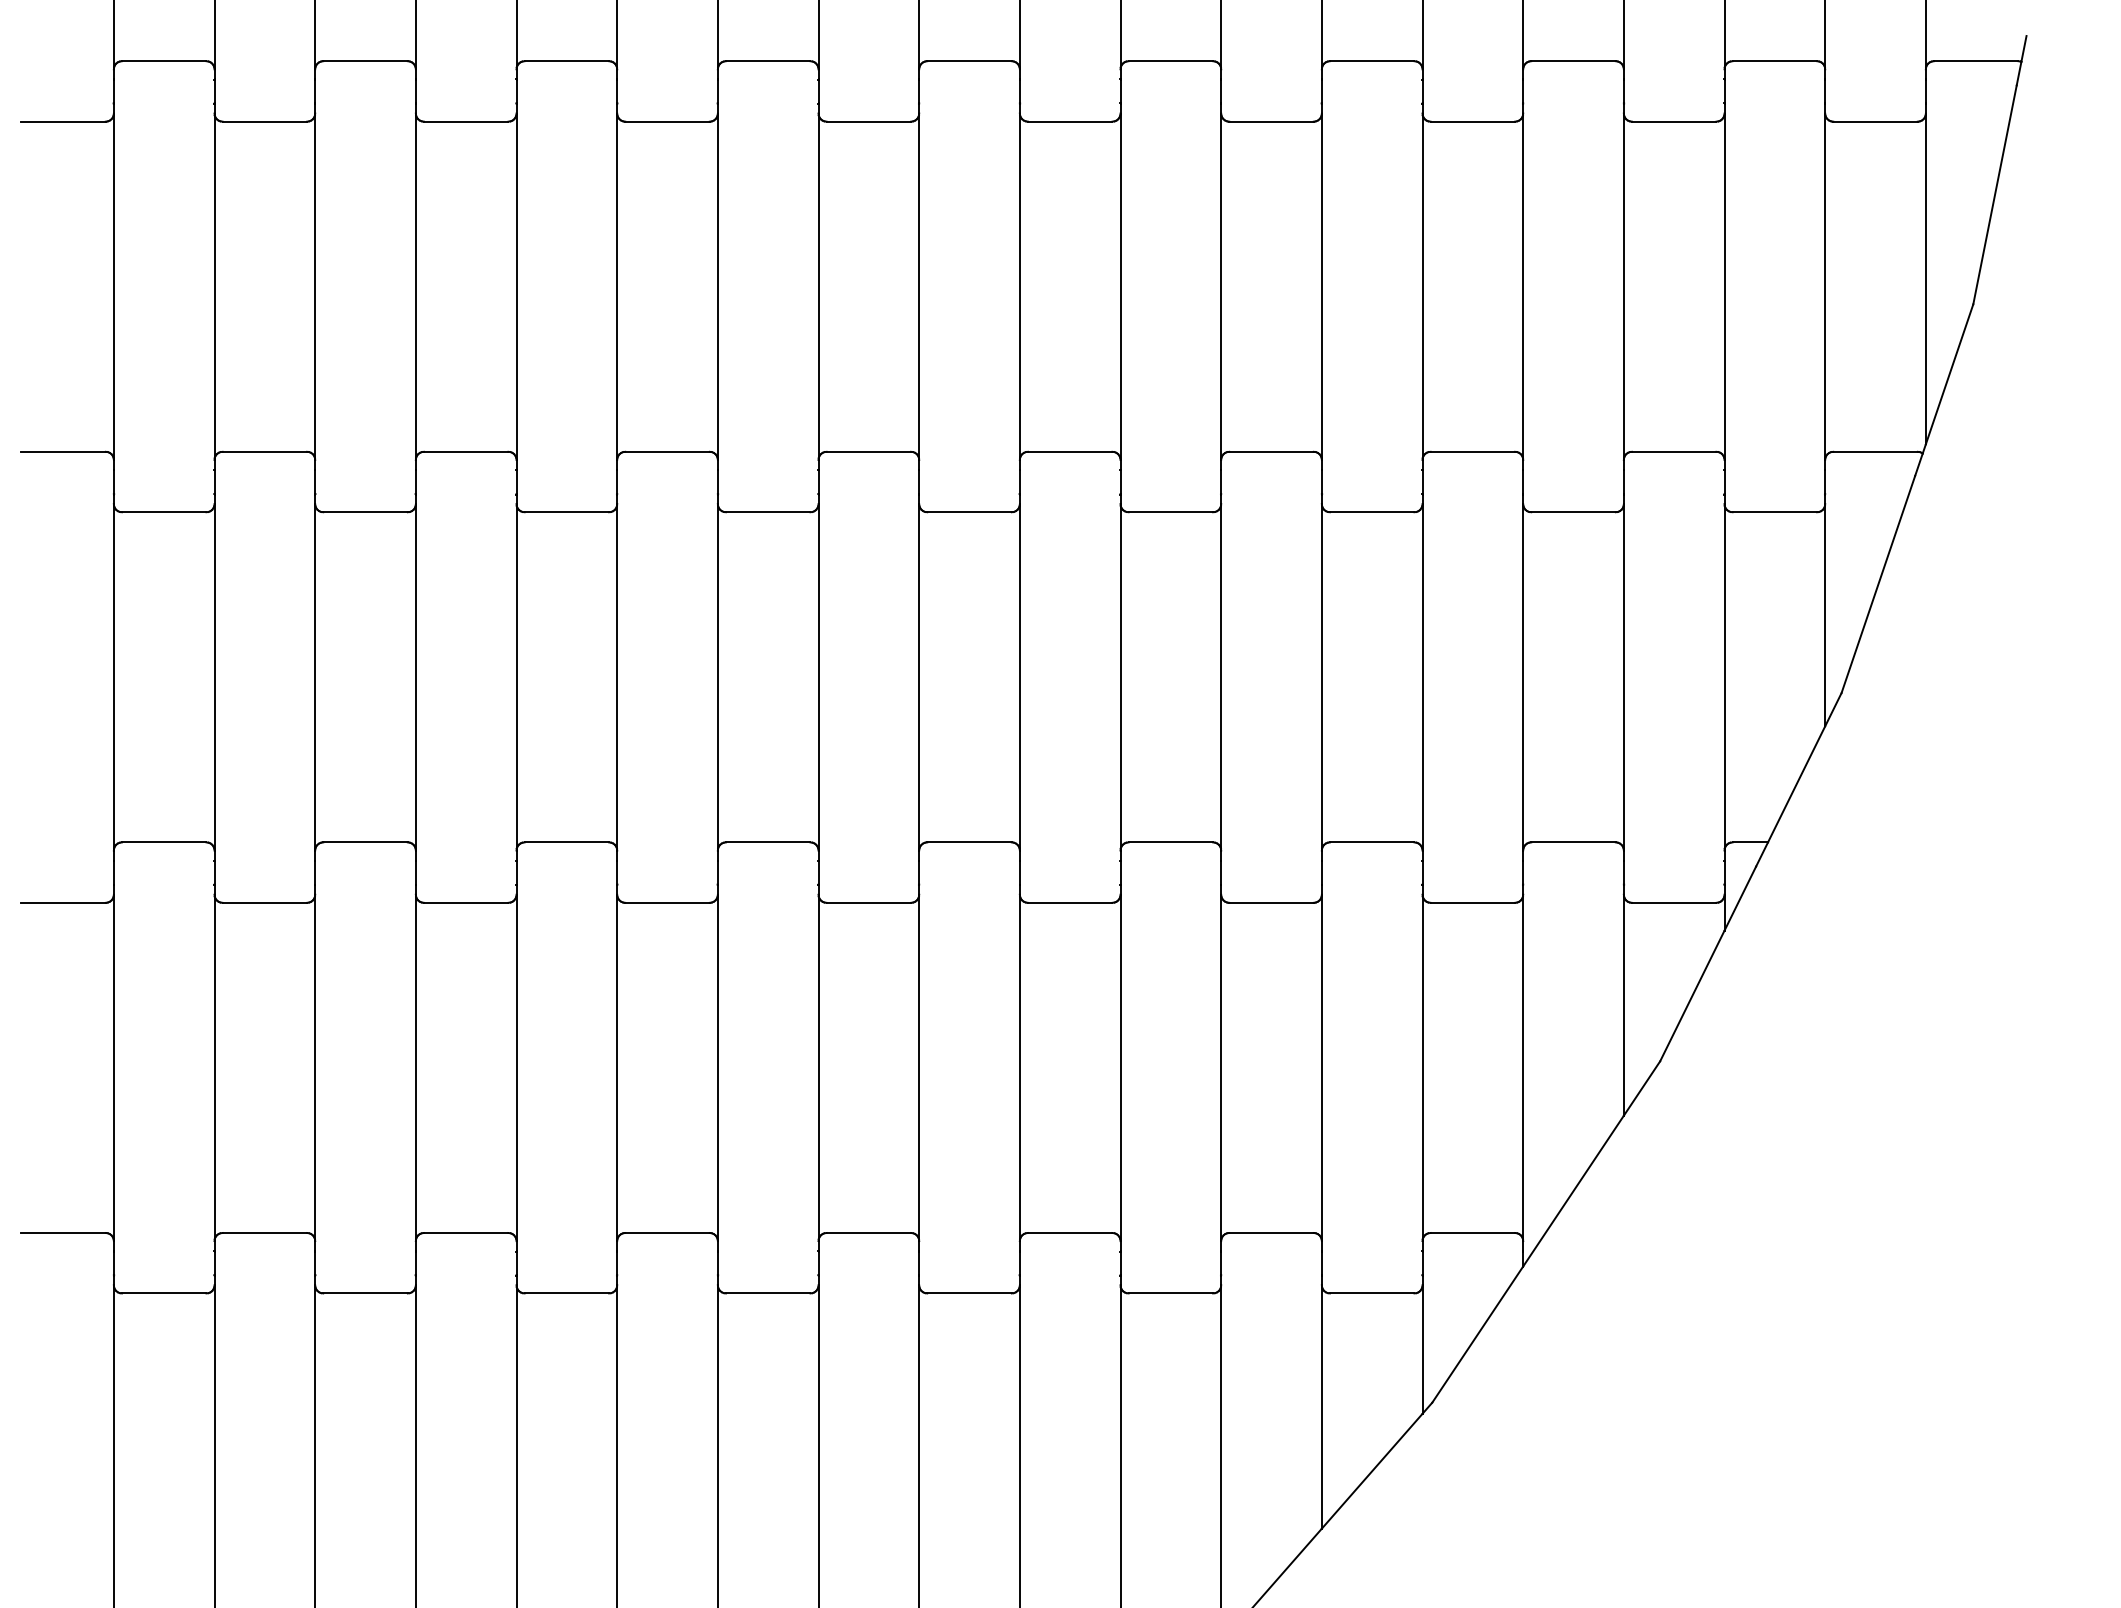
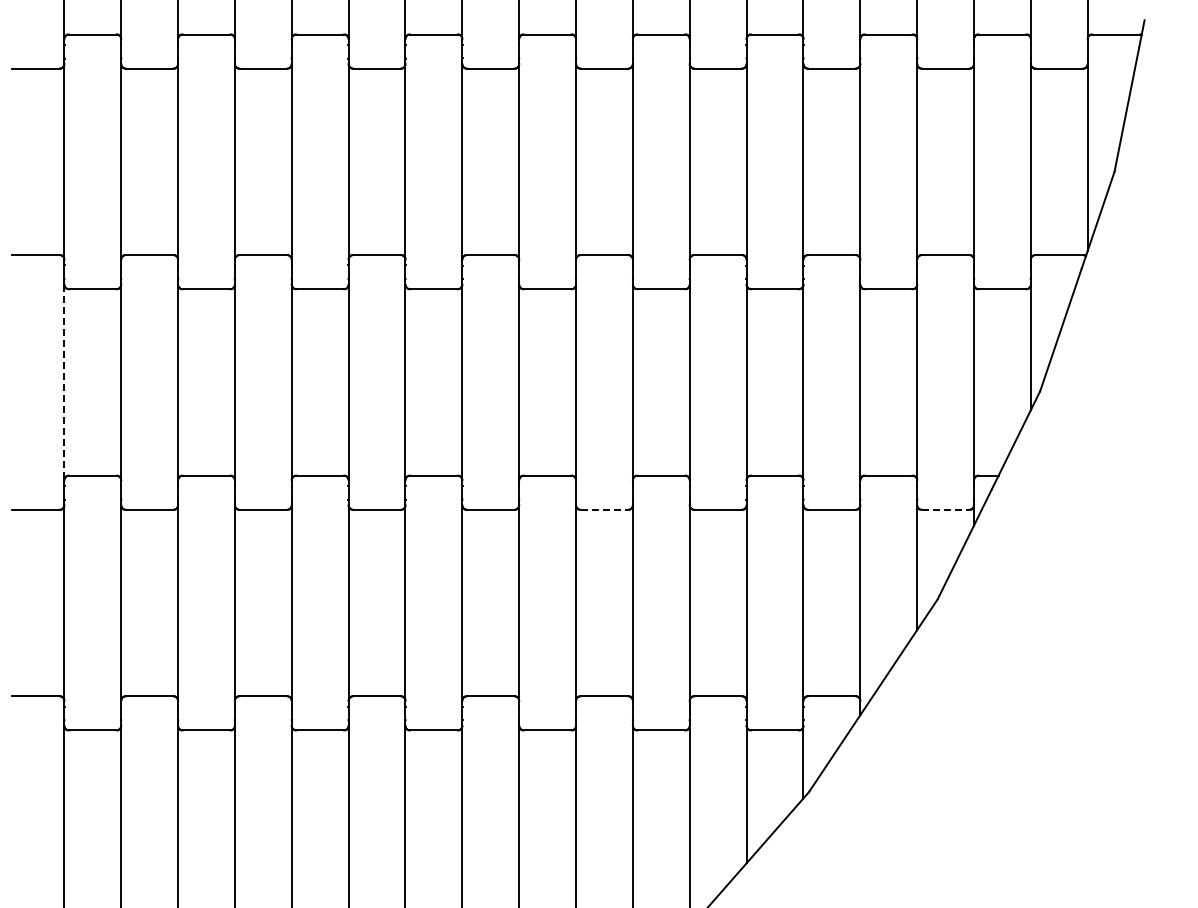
line: (114, 677) -> (64, 382), solid -> dashed
line: (1070, 902) -> (604, 509), solid -> dashed
line: (1674, 902) -> (945, 509), solid -> dashed

